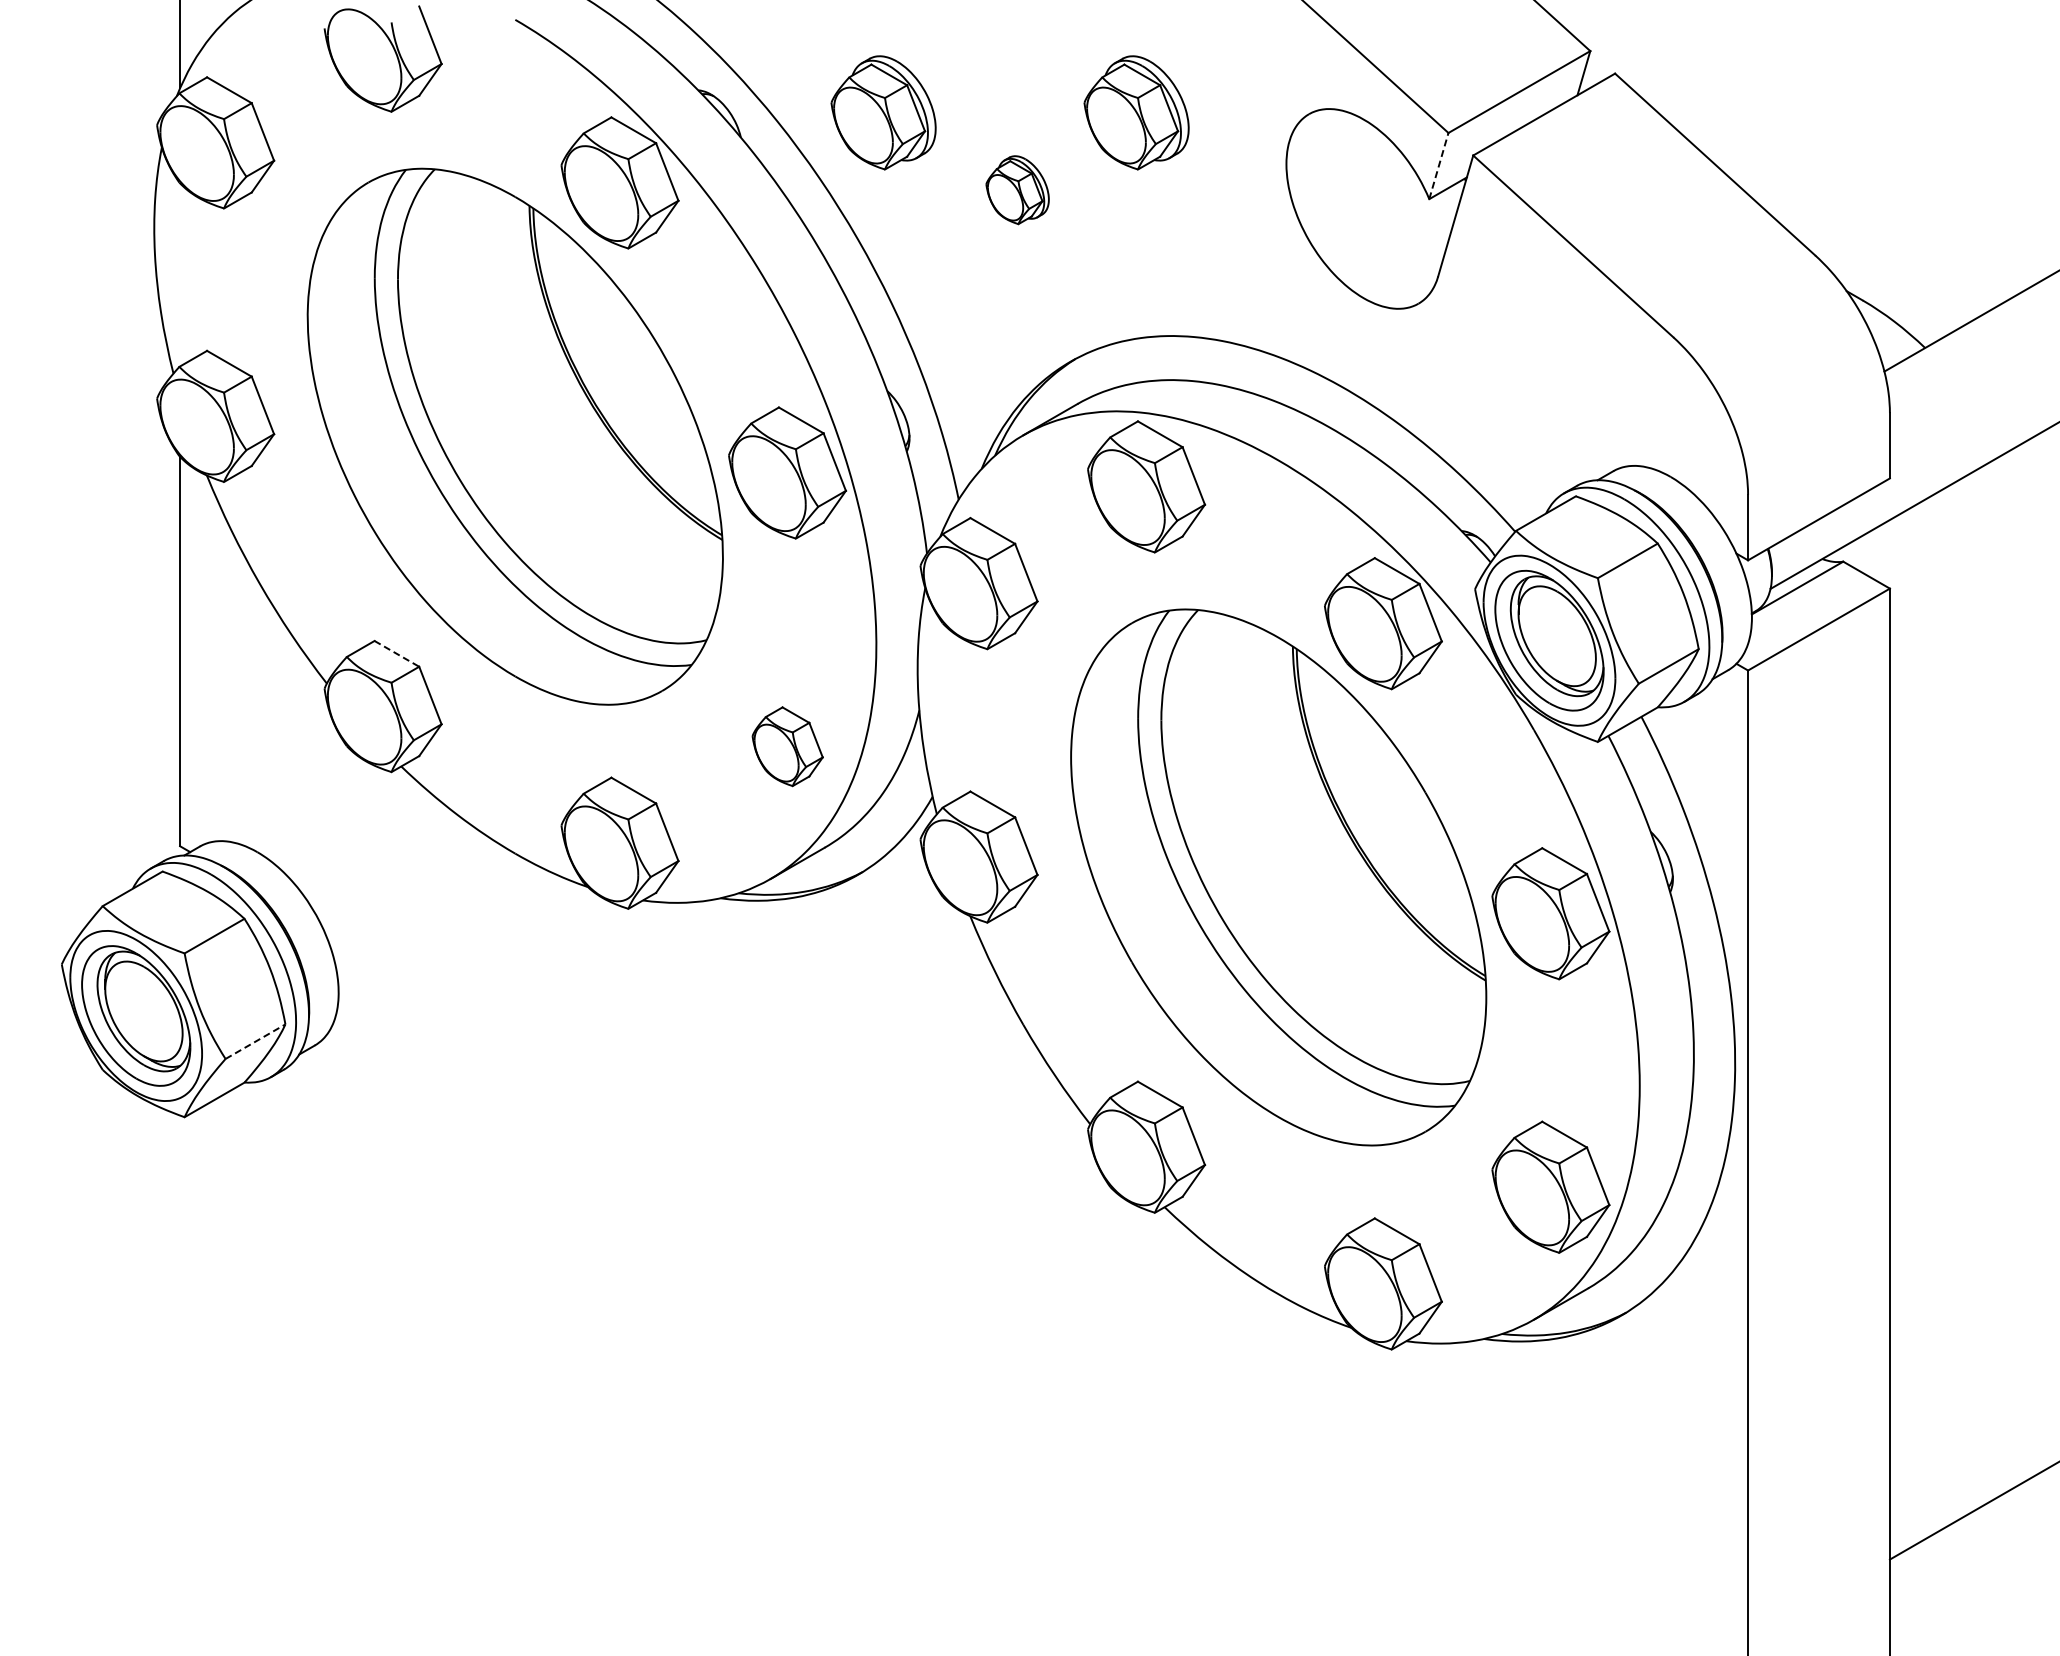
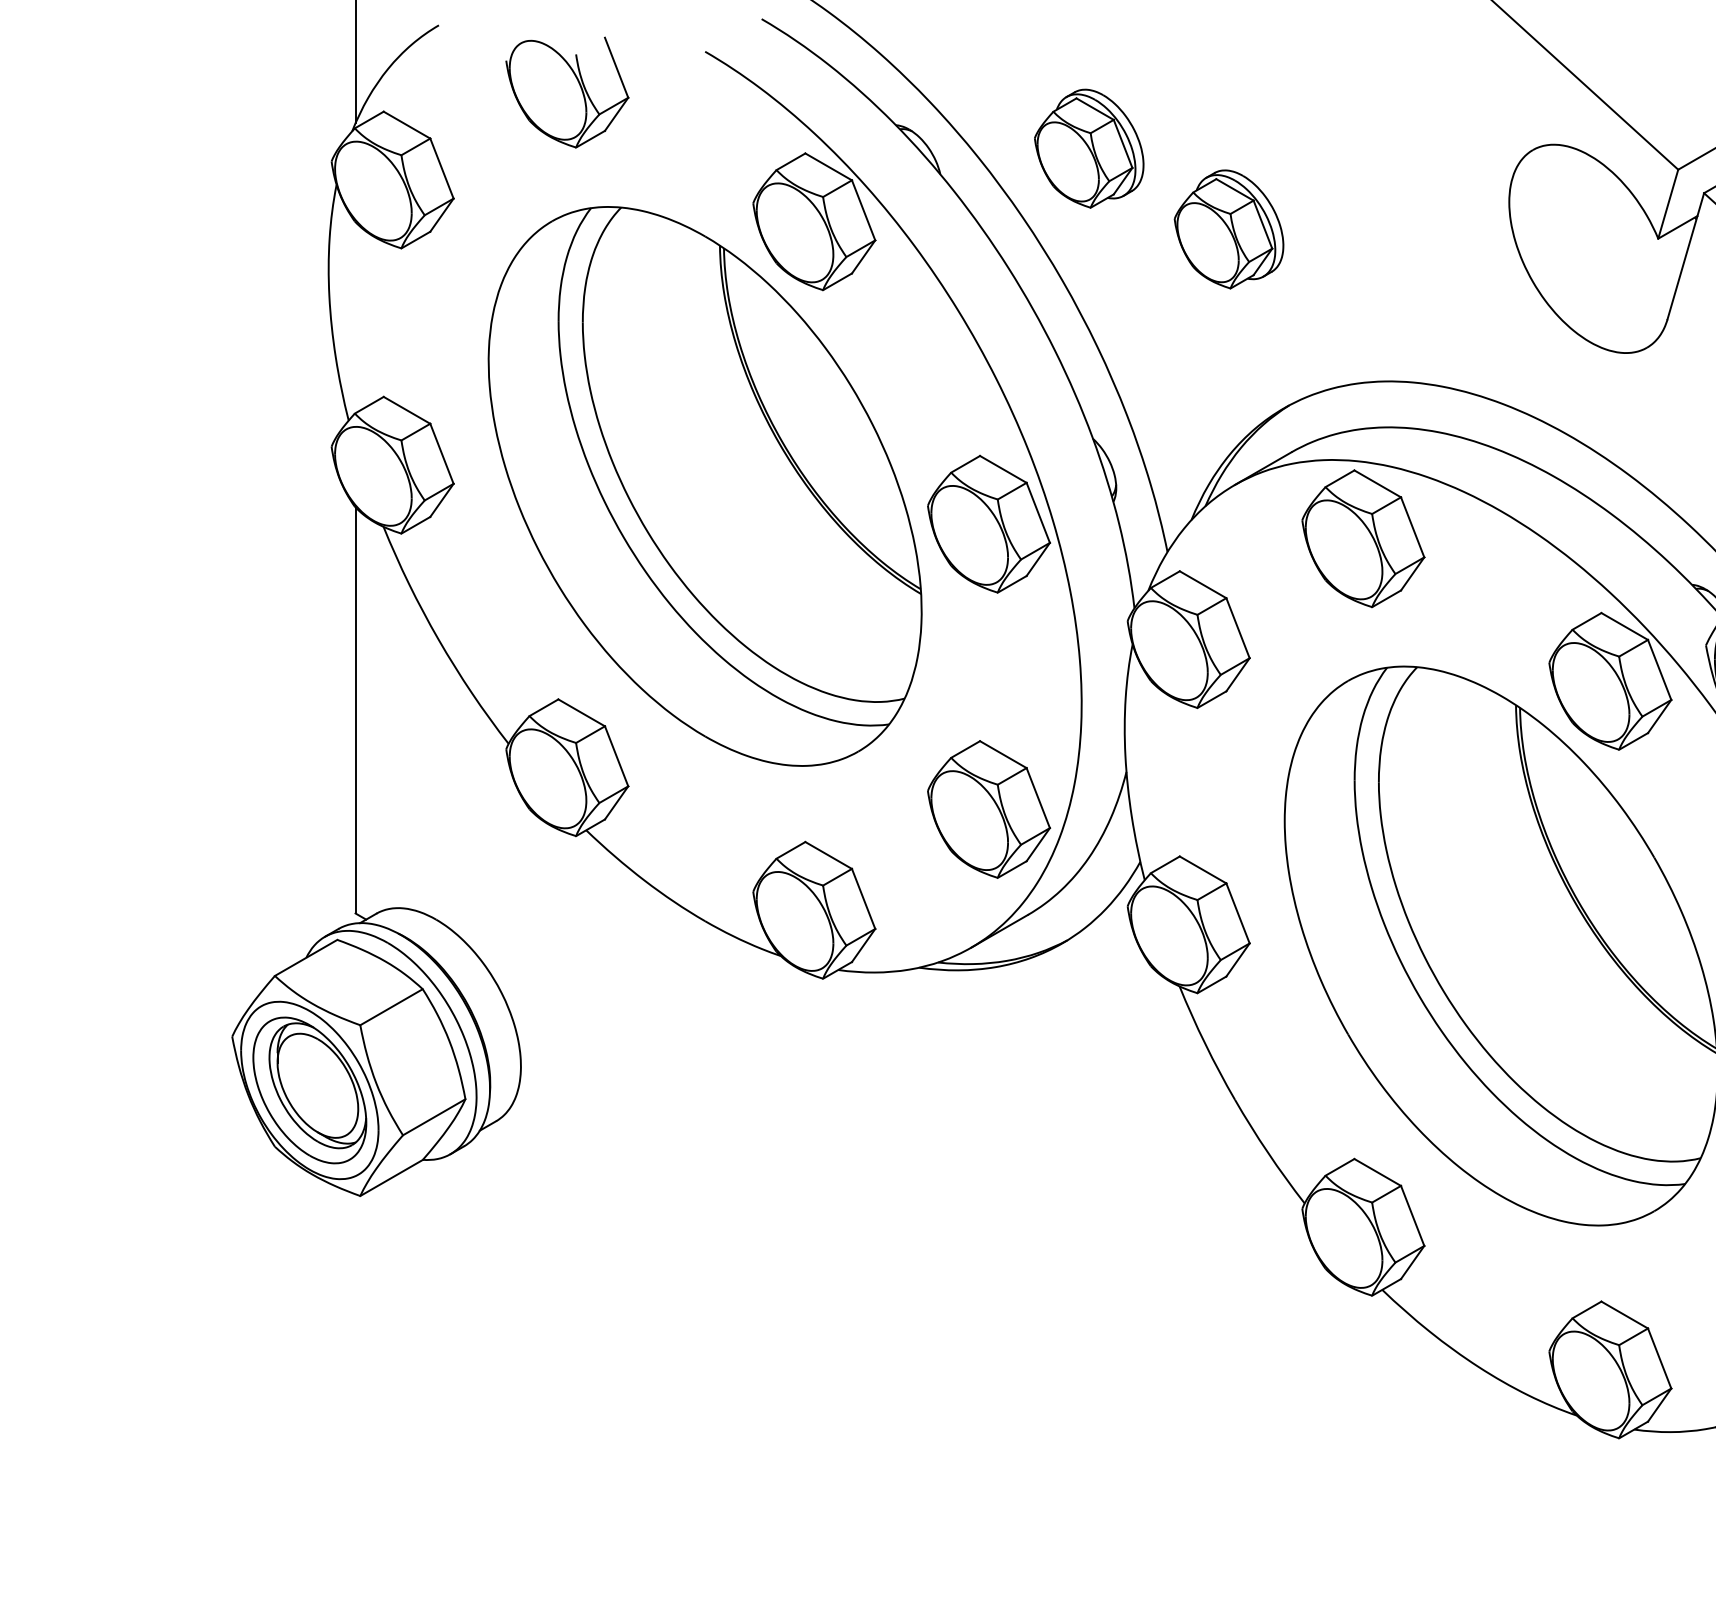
part: (1136, 112) -> (1352, 148), removed
line: (1439, 165) -> (1668, 203), dashed -> solid
part: (1017, 189) -> (1228, 228), size x1.67
line: (396, 653) -> (581, 712), dashed -> solid
part: (787, 746) -> (988, 809), size x1.67
line: (255, 1041) -> (434, 1117), dashed -> solid

